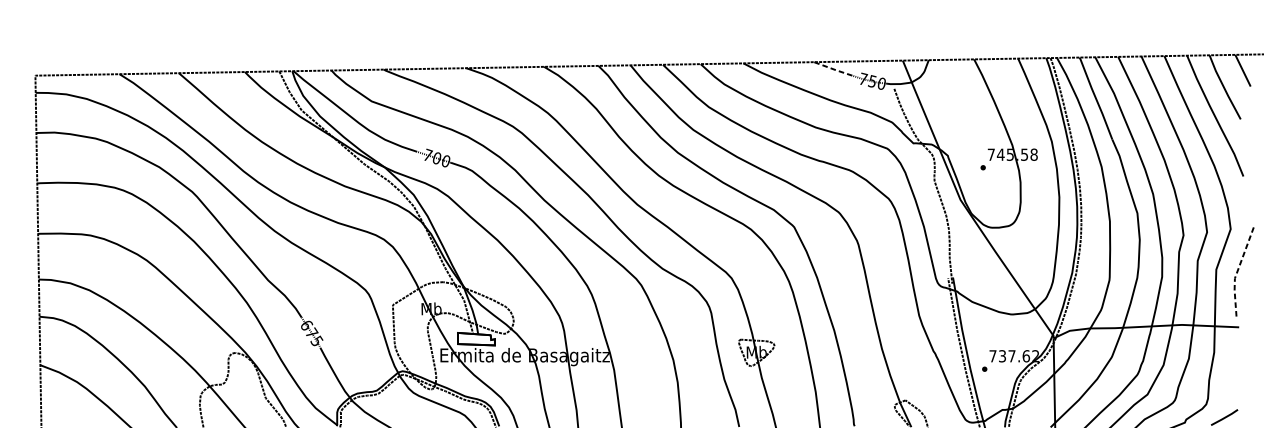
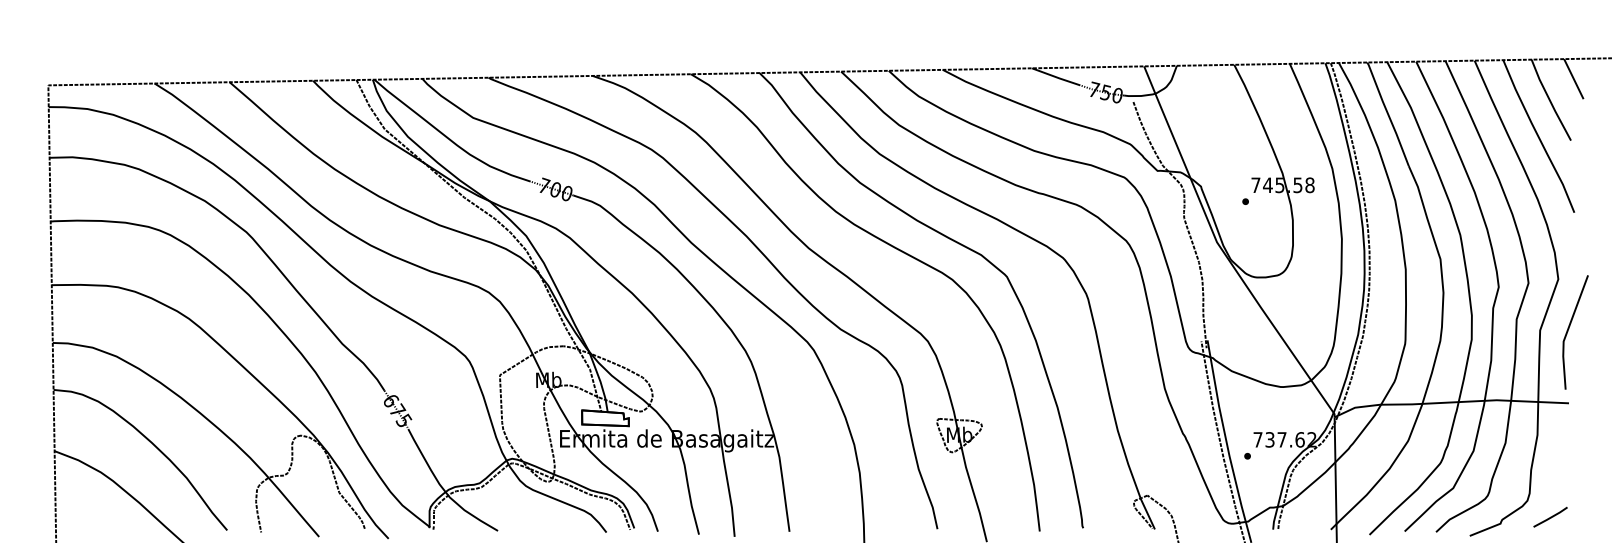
line: (833, 69) -> (1056, 77), dashed -> solid
line: (1237, 271) -> (1567, 332), dashed -> solid

